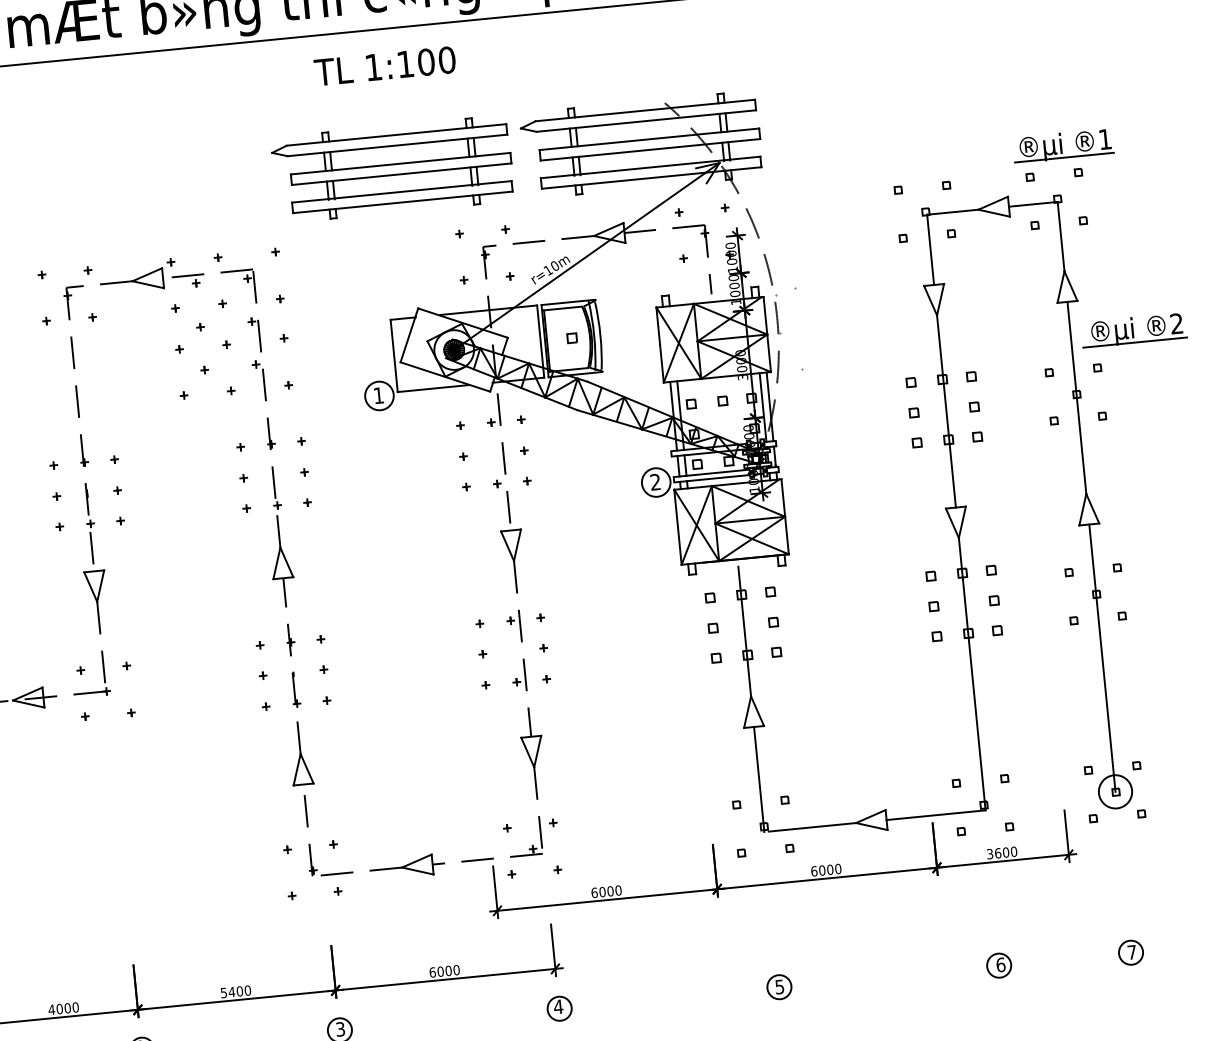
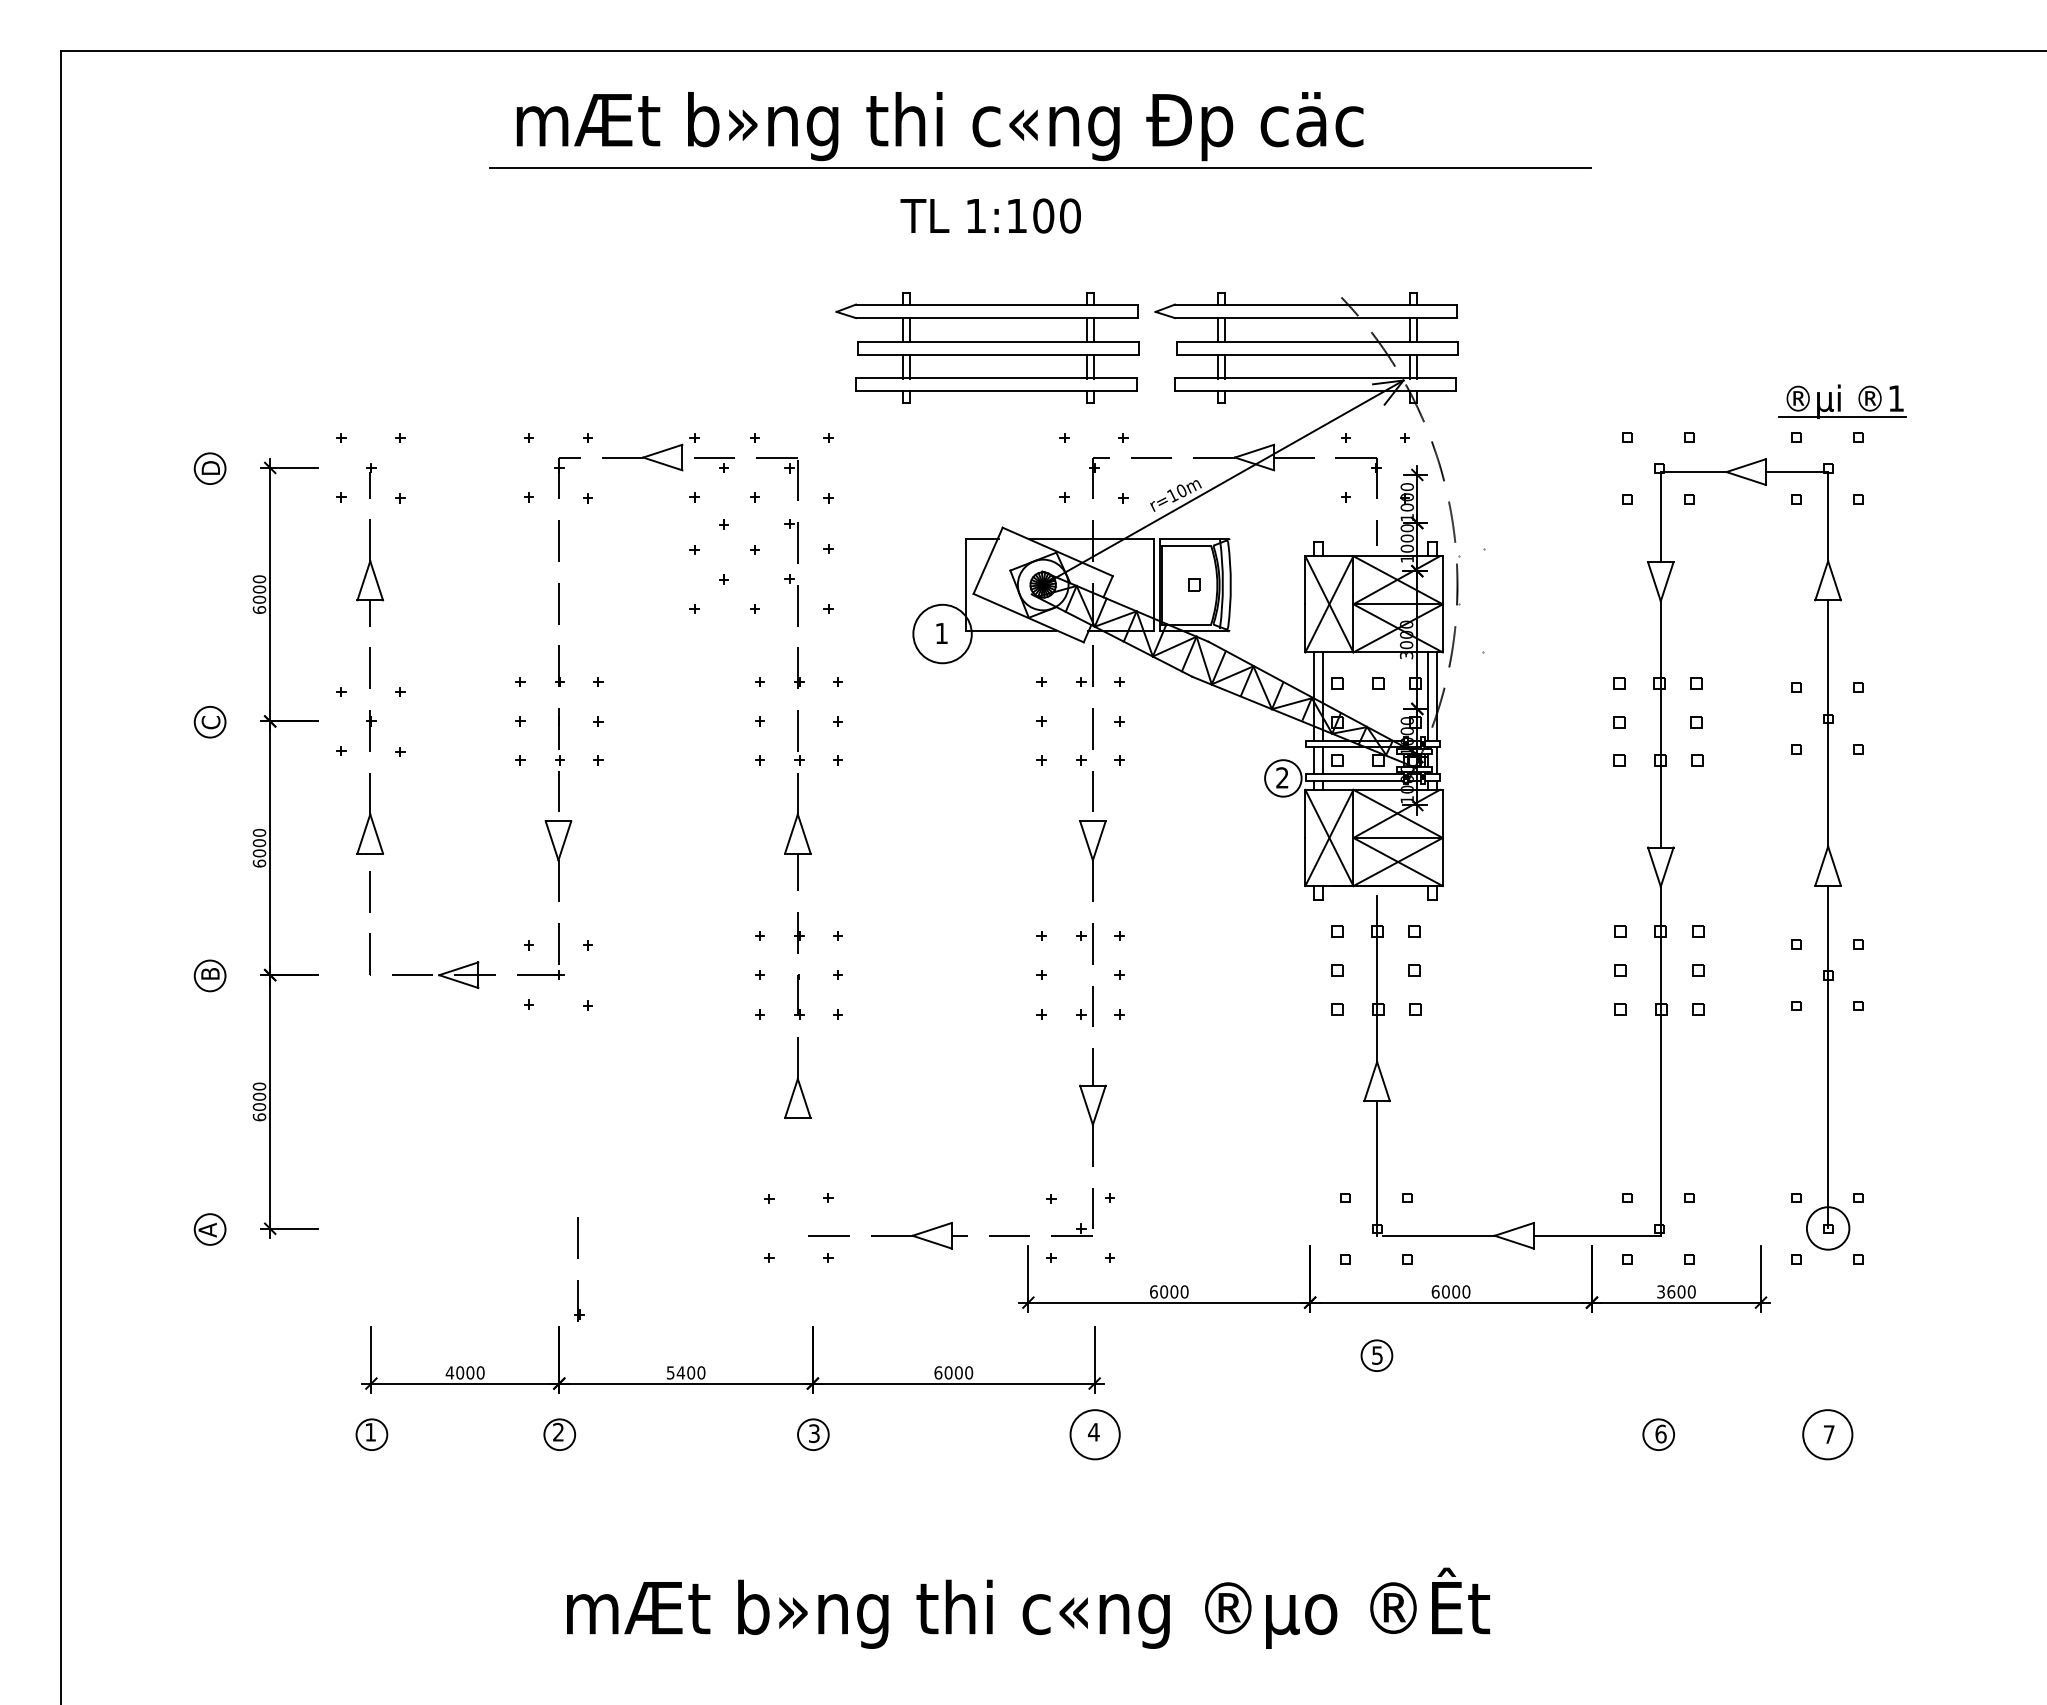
part: (1134, 330) -> (1909, 644), removed
circle: (379, 395) -> (942, 633), size x1.6
part: (308, 826) -> (578, 1258), moved
circle: (1130, 952) -> (1827, 1434), size x1.6
part: (779, 987) -> (1376, 1355), moved
circle: (559, 1008) -> (1094, 1434), size x1.6

